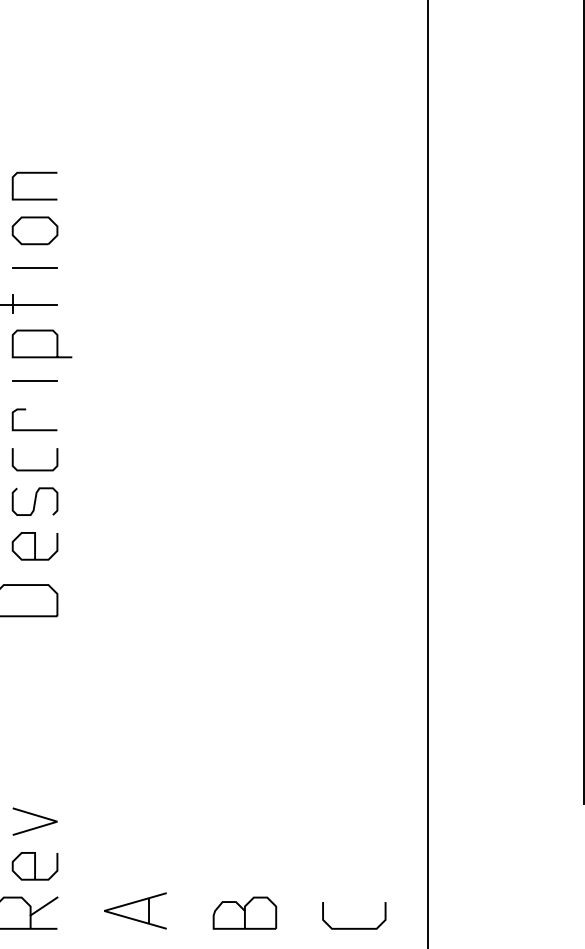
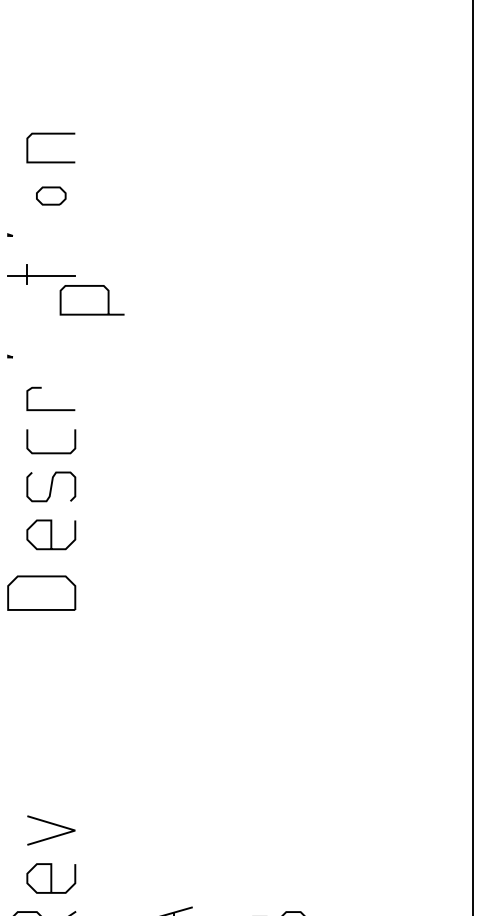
part: (34, 230) -> (50, 195), size x0.6
line: (34, 268) -> (50, 236), removed
curve: (41, 331) -> (91, 286), moved
line: (34, 381) -> (50, 357), removed

